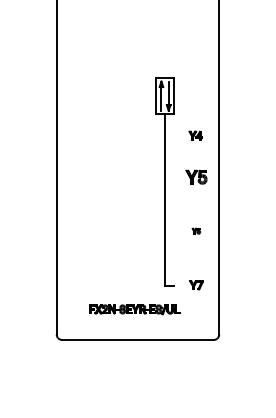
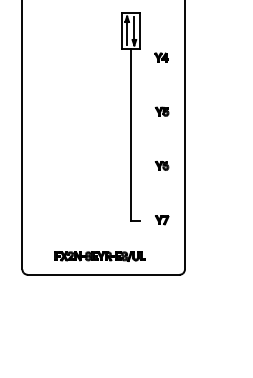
part: (195, 135) -> (161, 57), moved
part: (196, 176) -> (162, 111), size x0.62
part: (196, 231) -> (162, 166), size x1.67
part: (134, 309) -> (100, 256), moved

